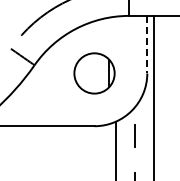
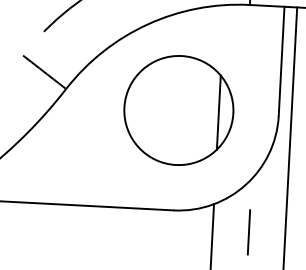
line: (147, 44) -> (282, 60), dashed -> solid
part: (94, 73) -> (178, 110), size x1.43

